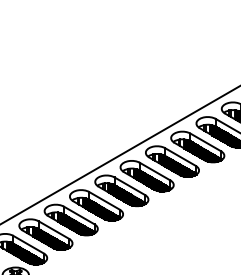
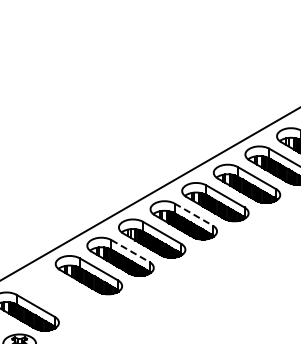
line: (155, 171) -> (194, 214), solid -> dashed
line: (104, 201) -> (130, 251), solid -> dashed
part: (46, 234) -> (57, 293), removed

